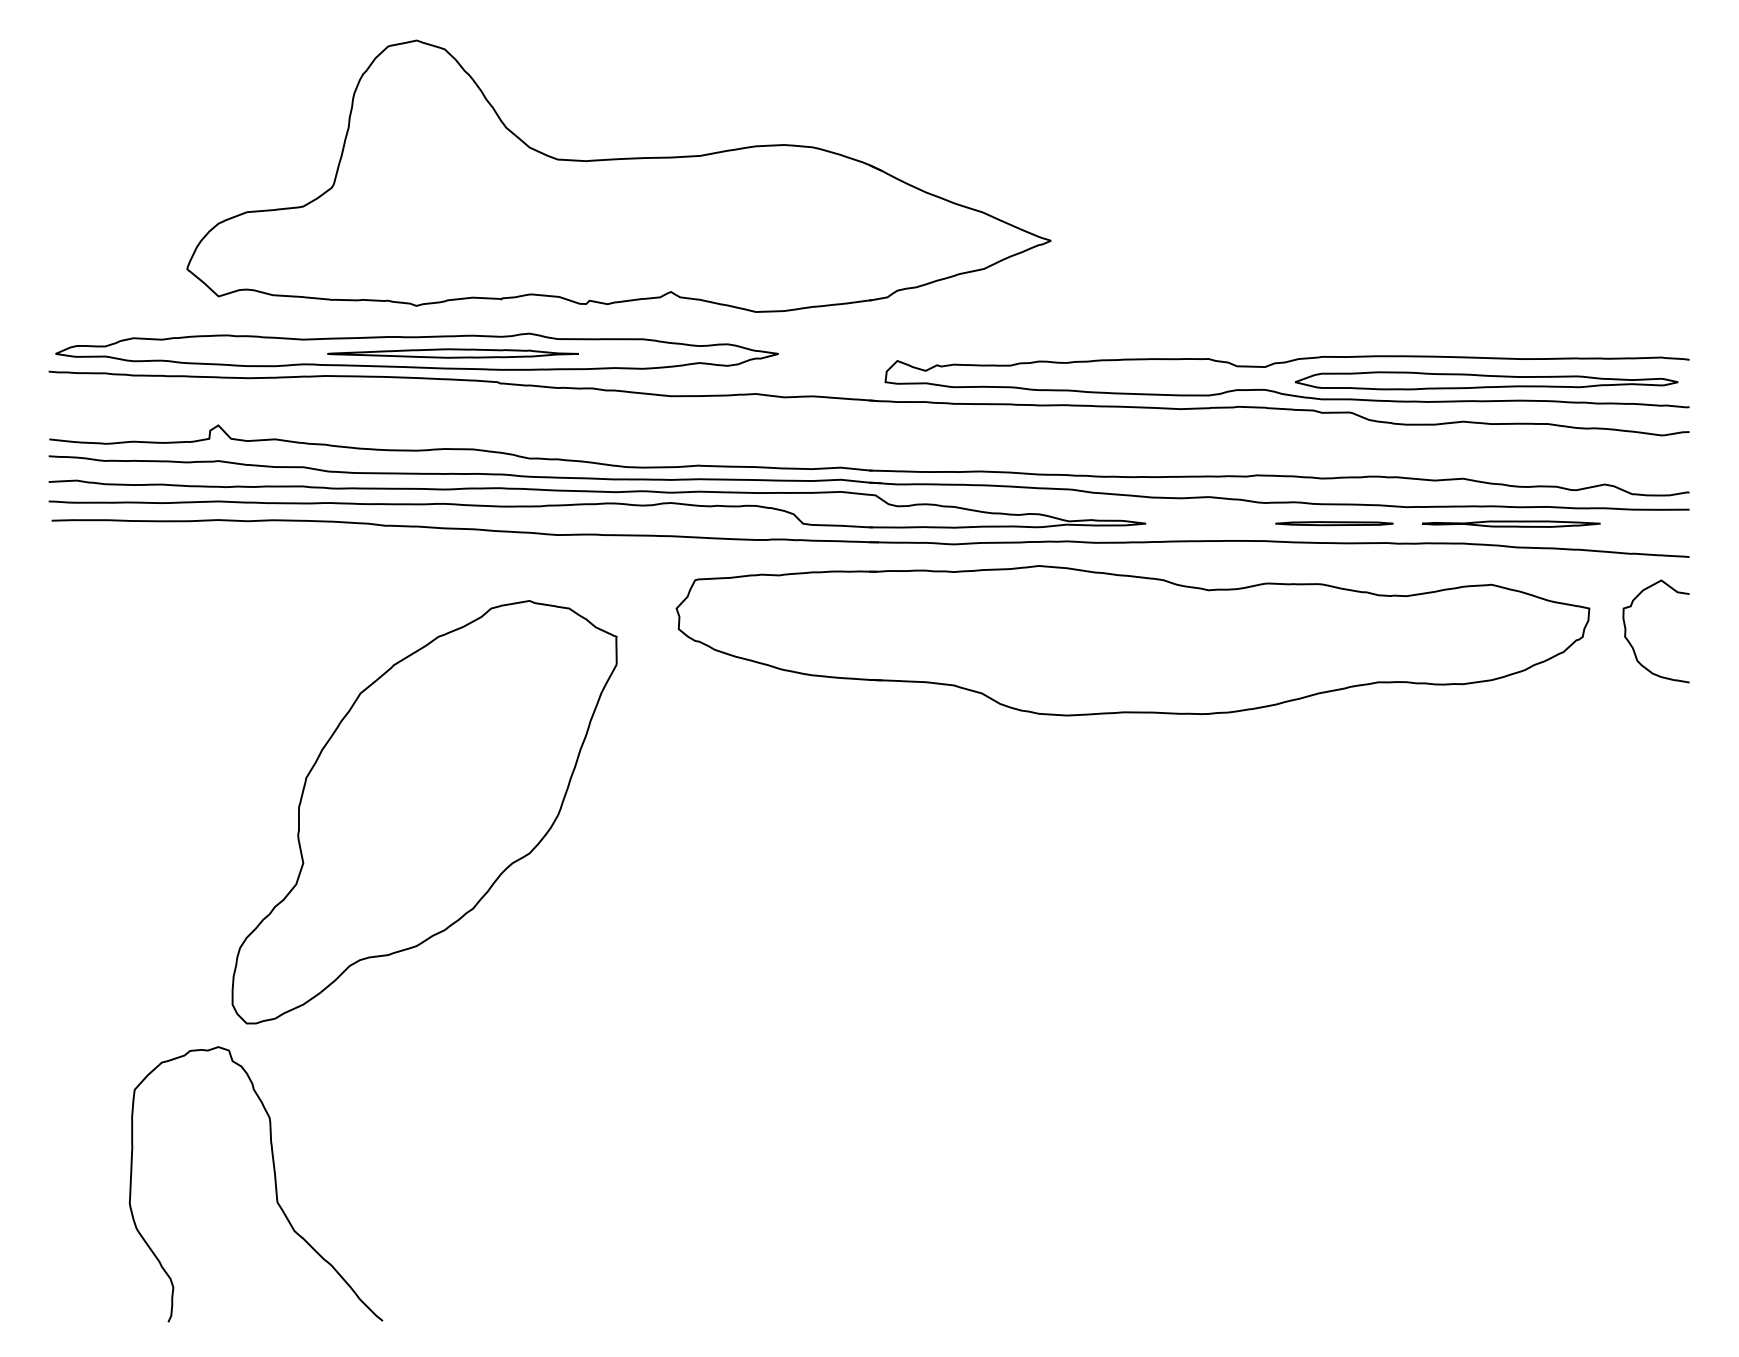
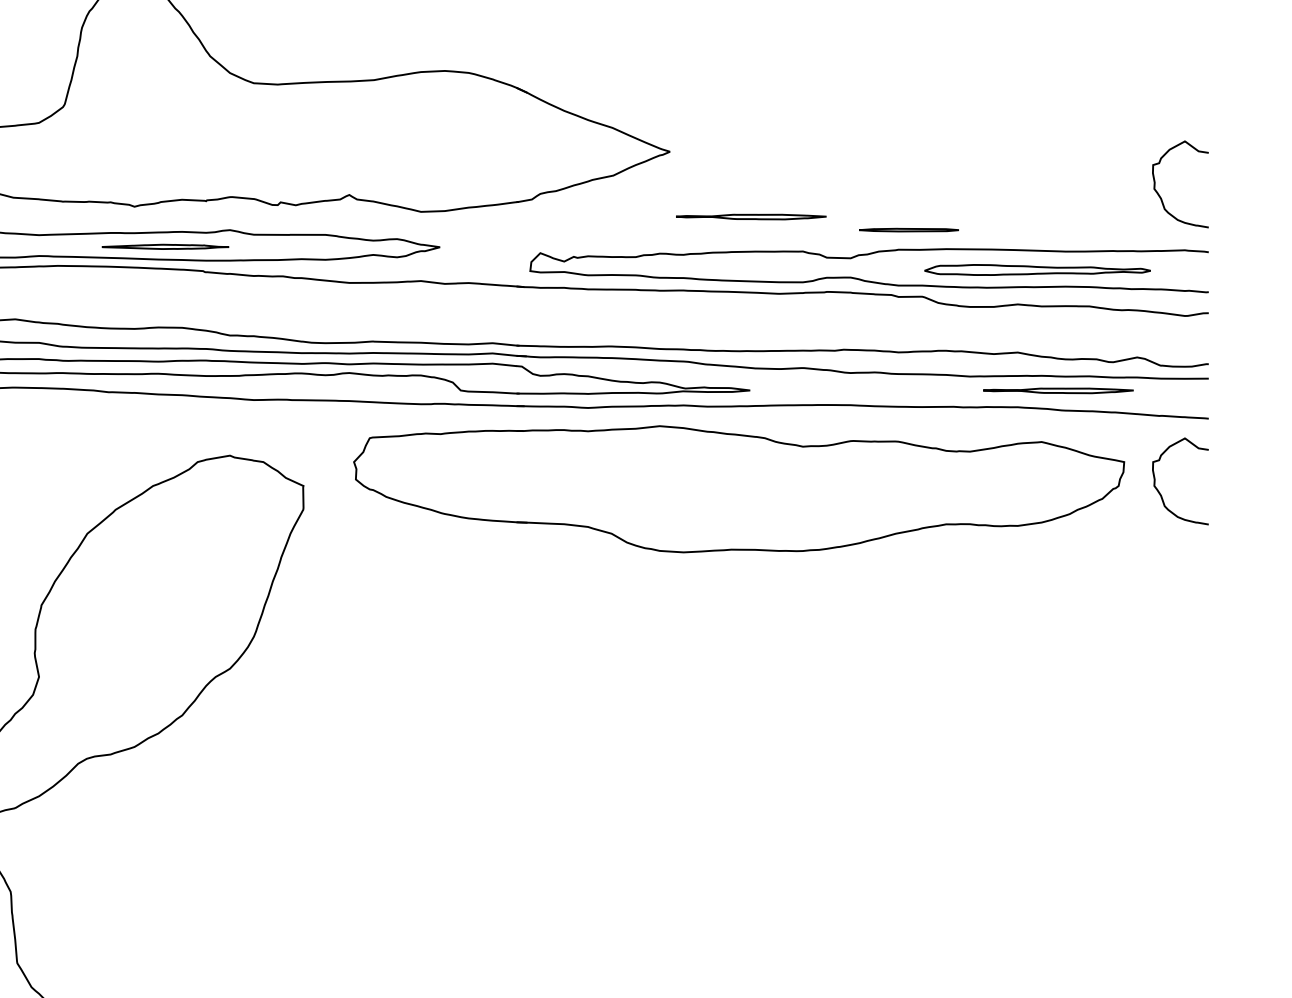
curve: (1632, 293) -> (1160, 196), added
part: (1147, 317) -> (751, 216), added
part: (452, 353) -> (164, 246), size x0.6
part: (1486, 380) -> (1037, 269), size x0.7
part: (1334, 523) -> (909, 230), moved

